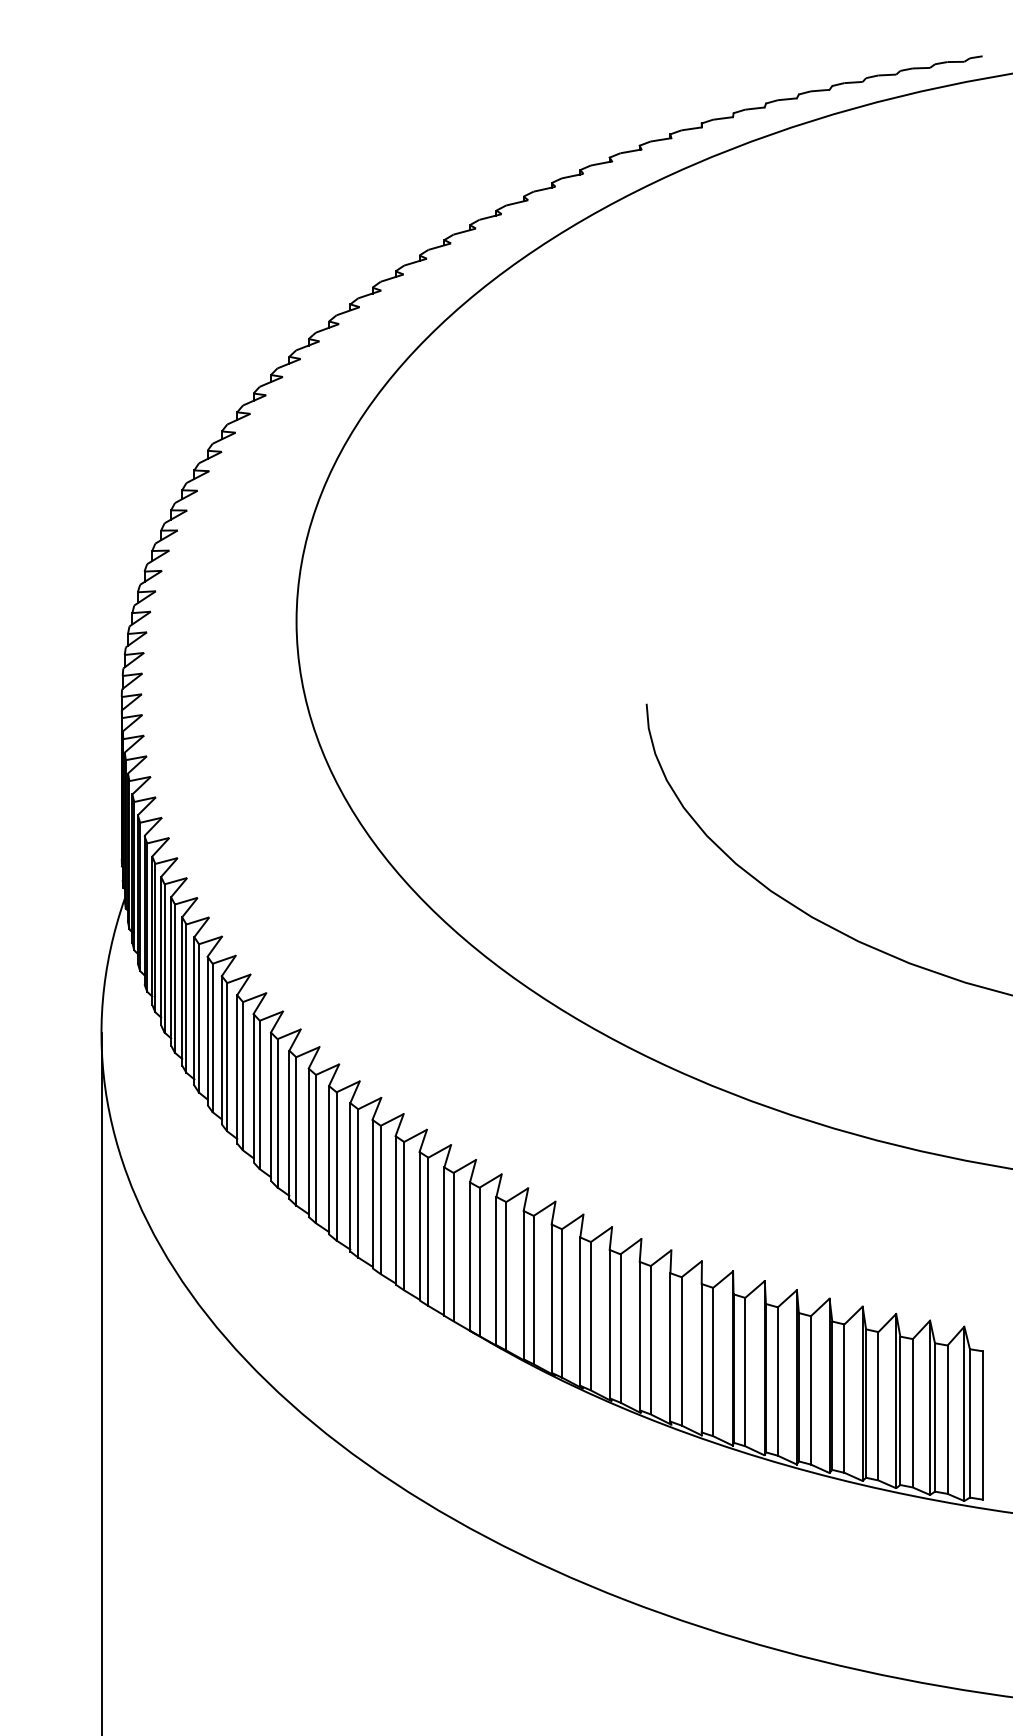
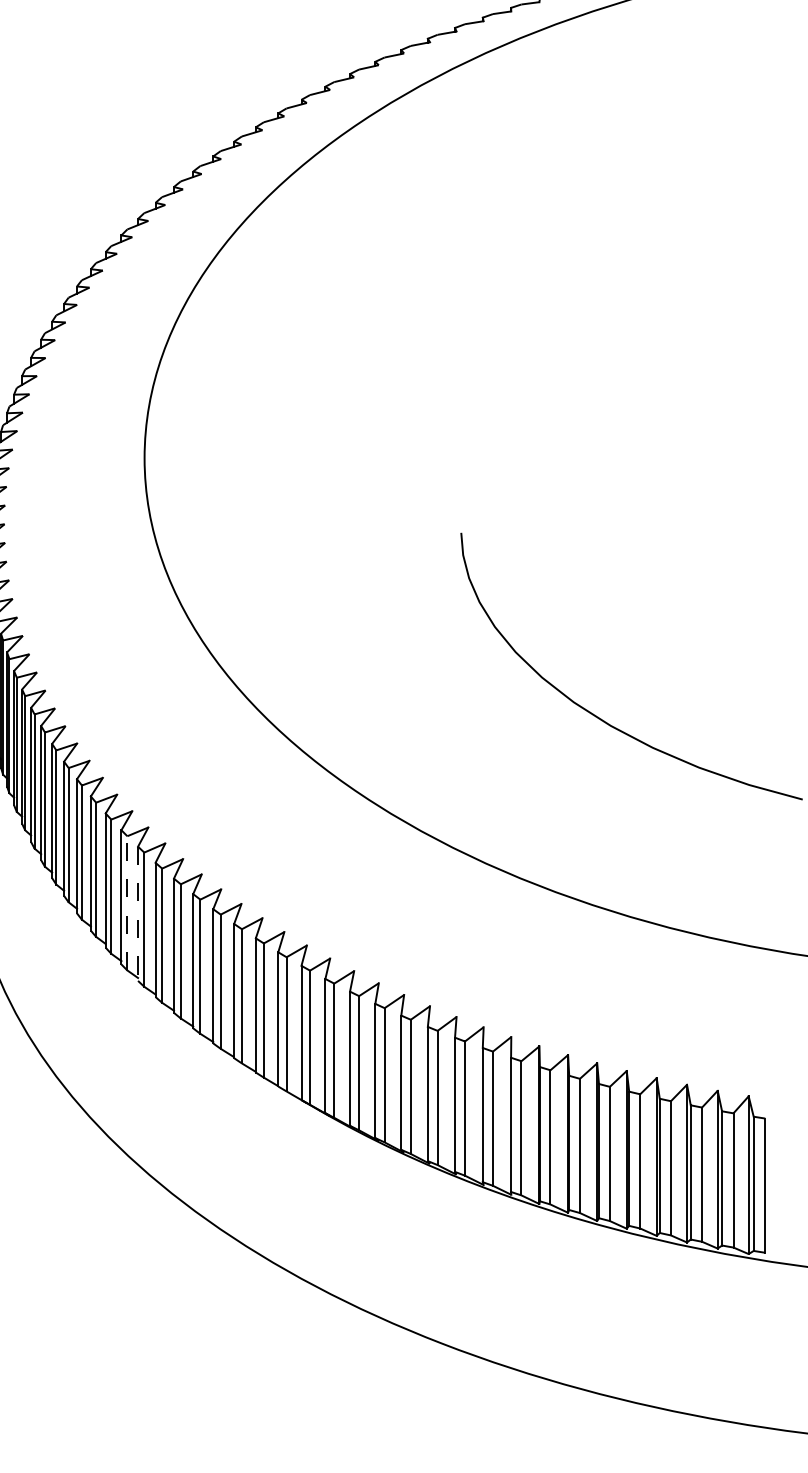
line: (277, 1112) -> (127, 902), solid -> dashed
line: (289, 1125) -> (138, 914), solid -> dashed

